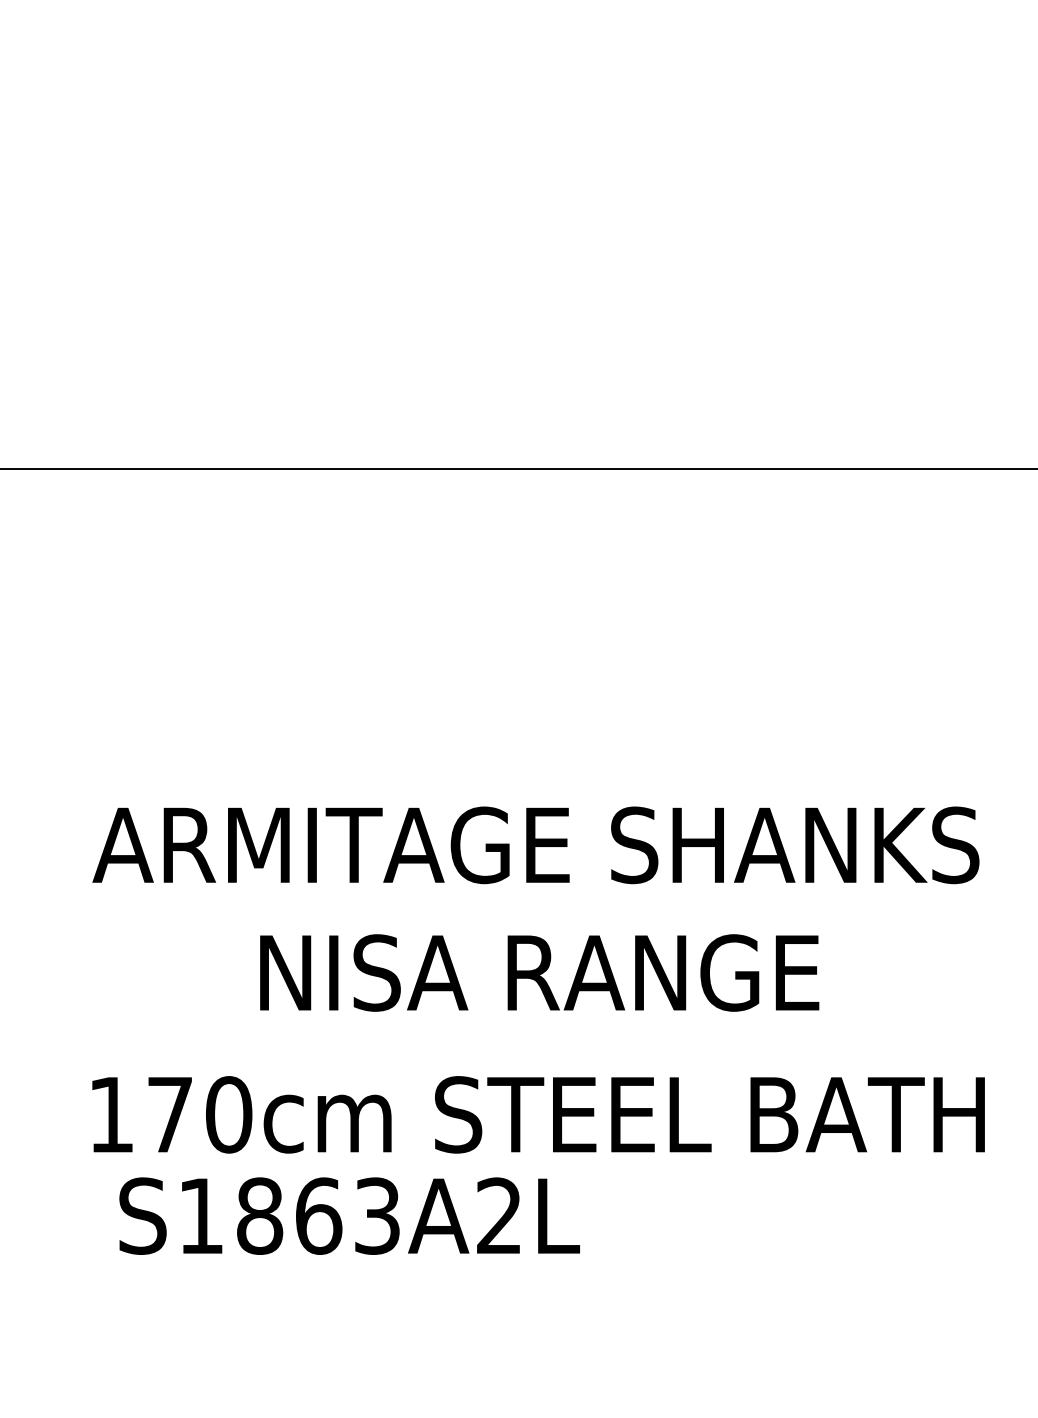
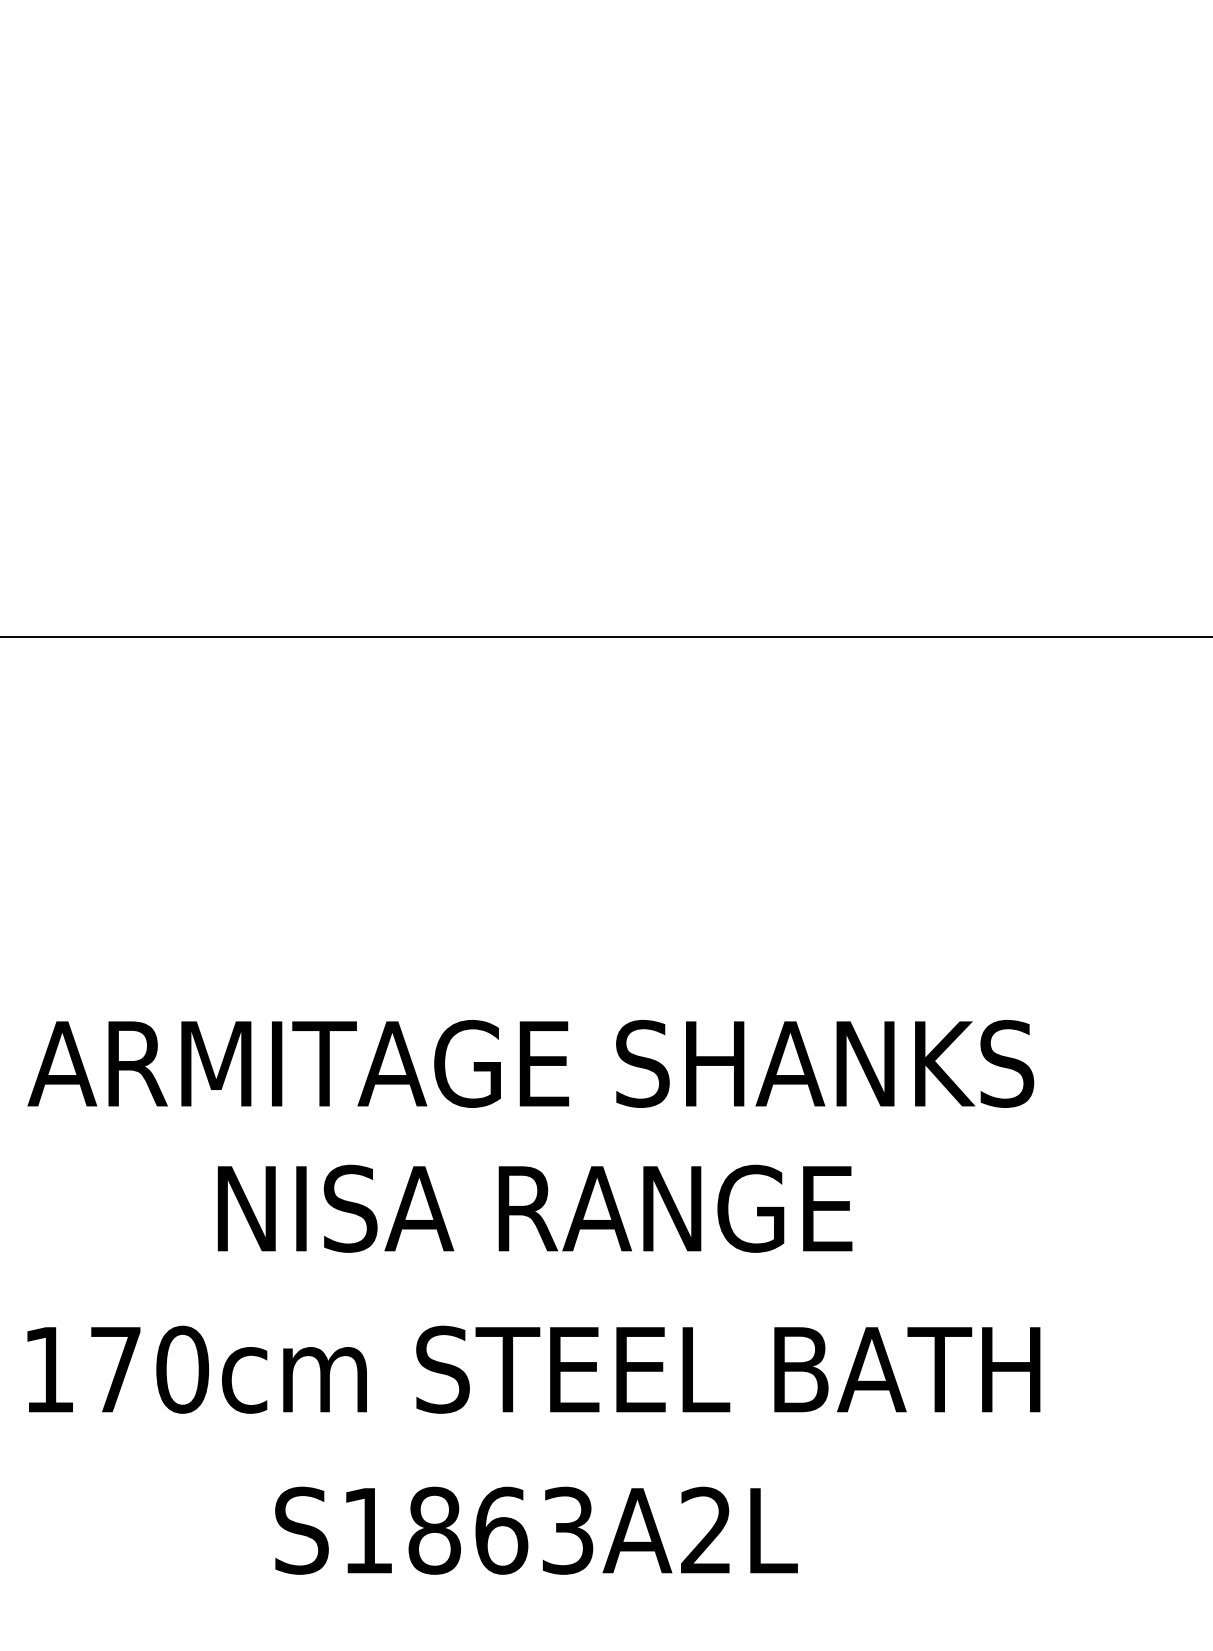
text: (349, 1215) -> (536, 1530), moved

